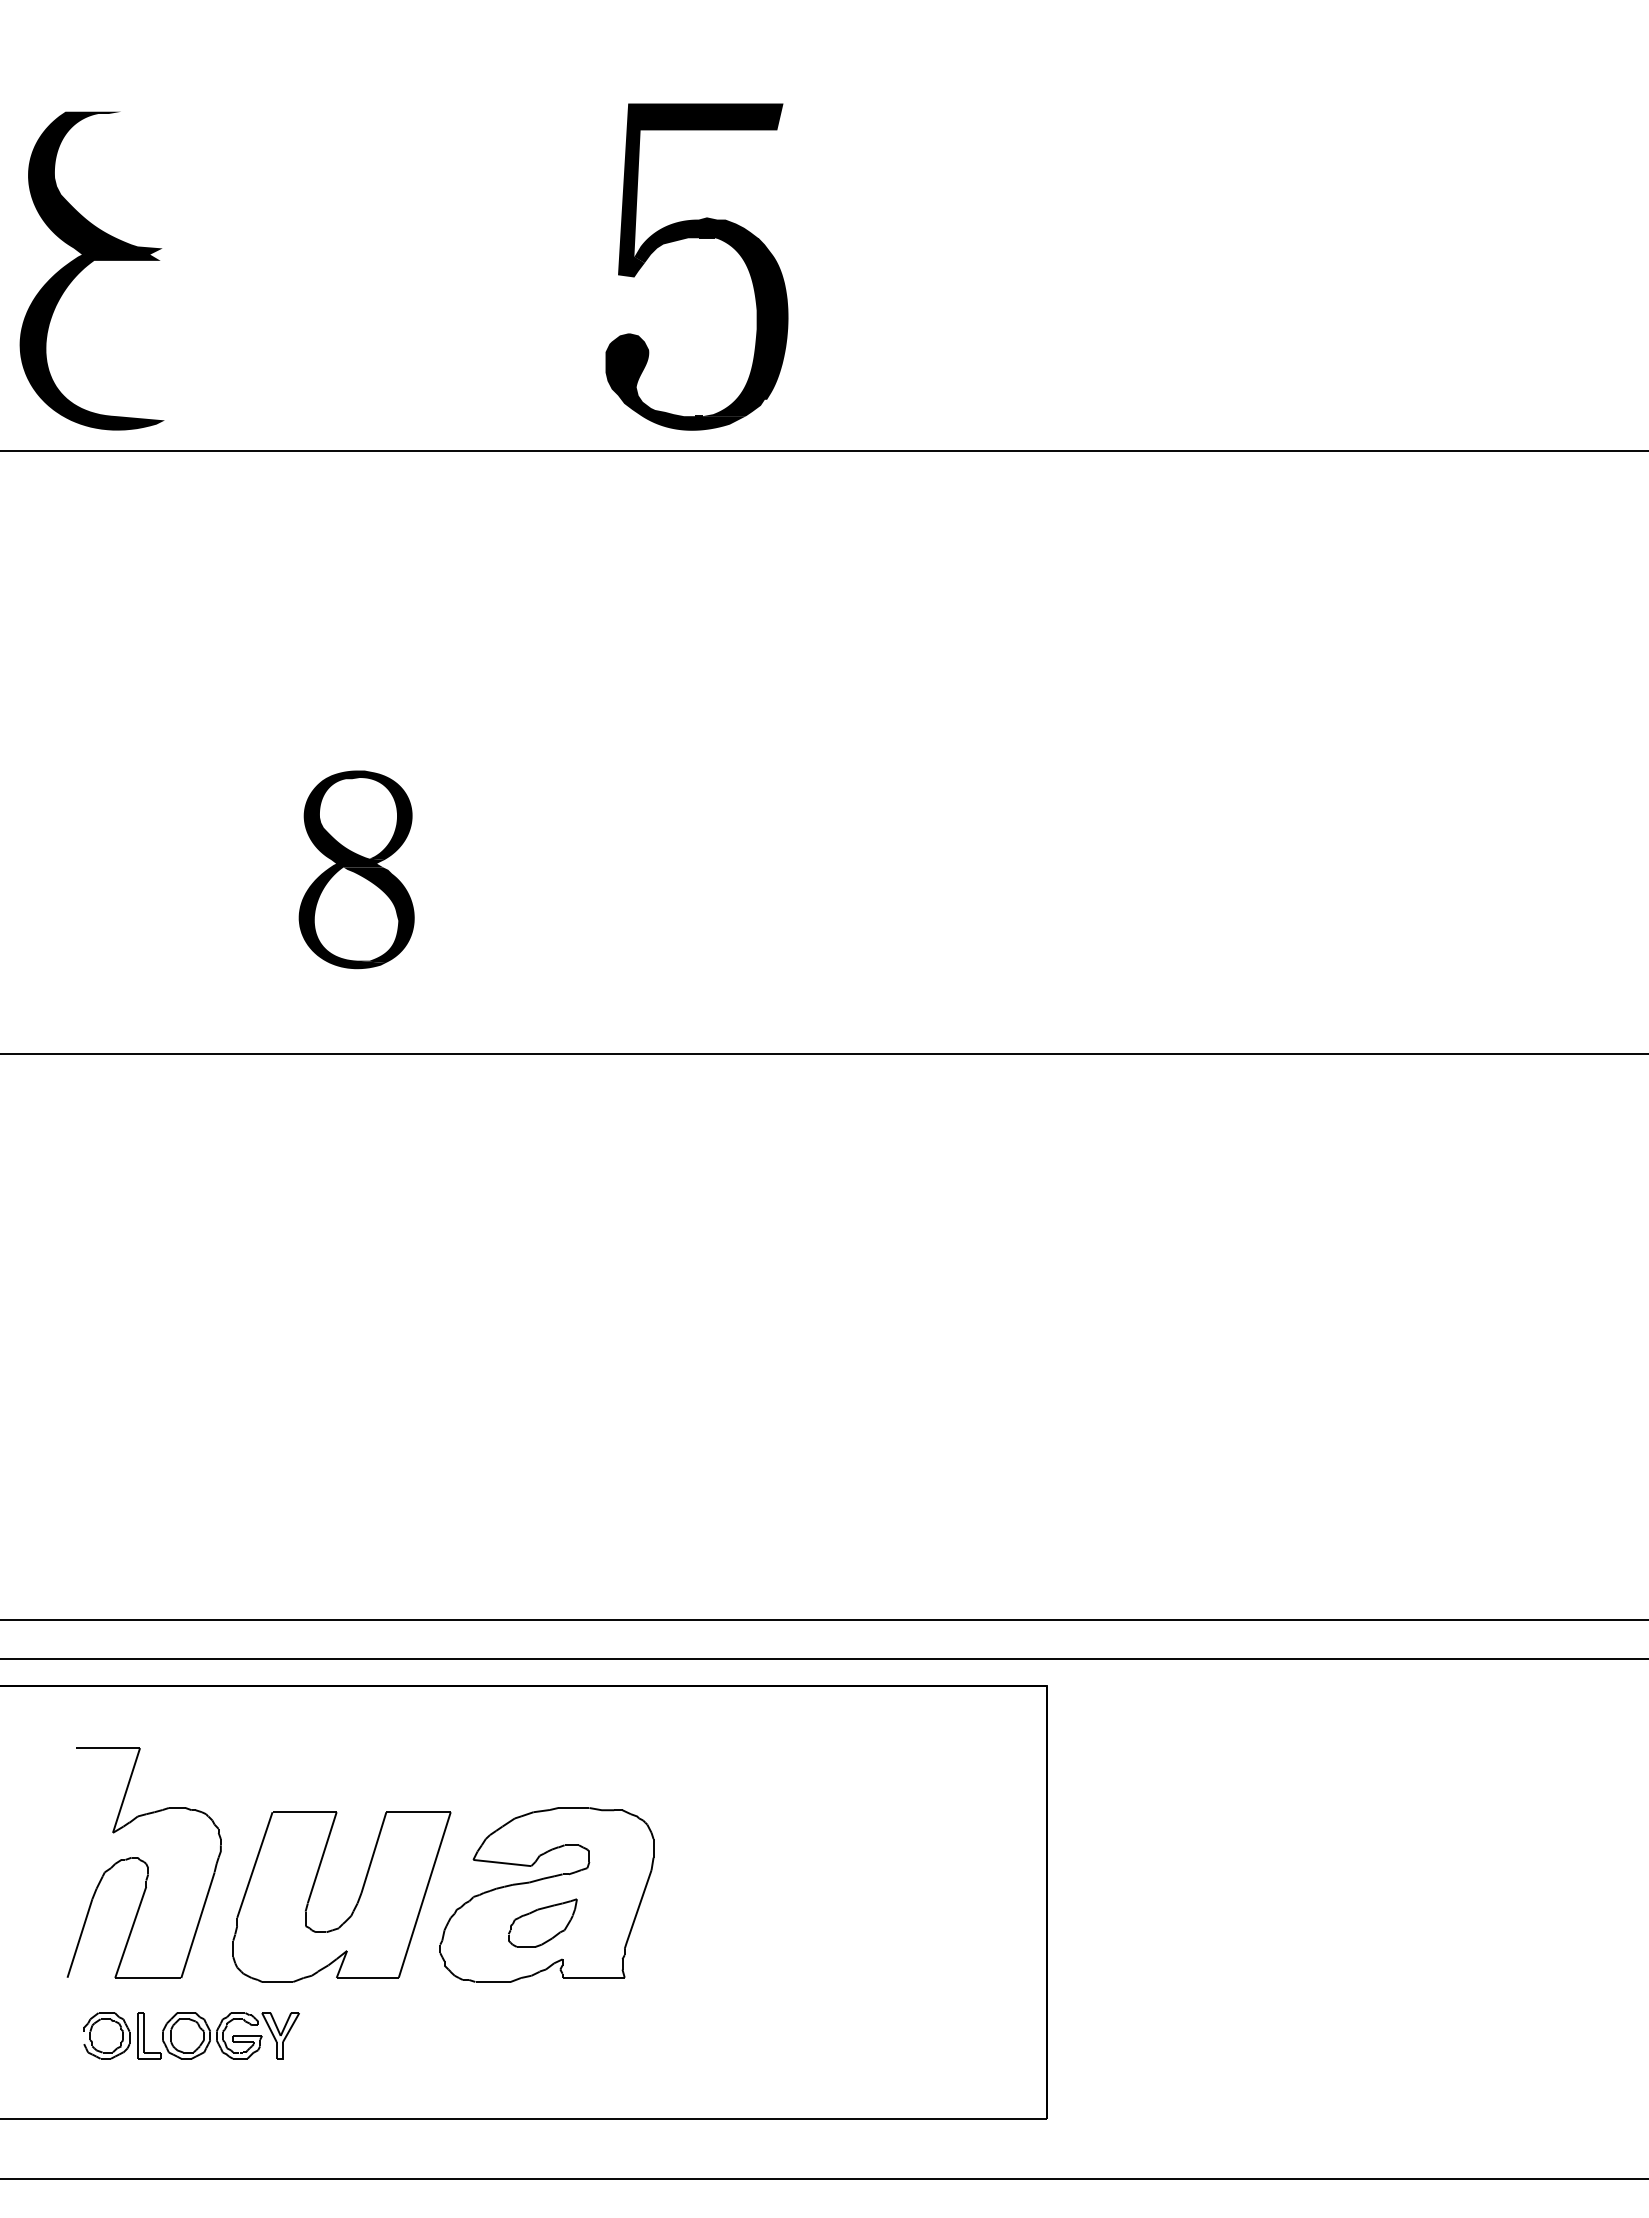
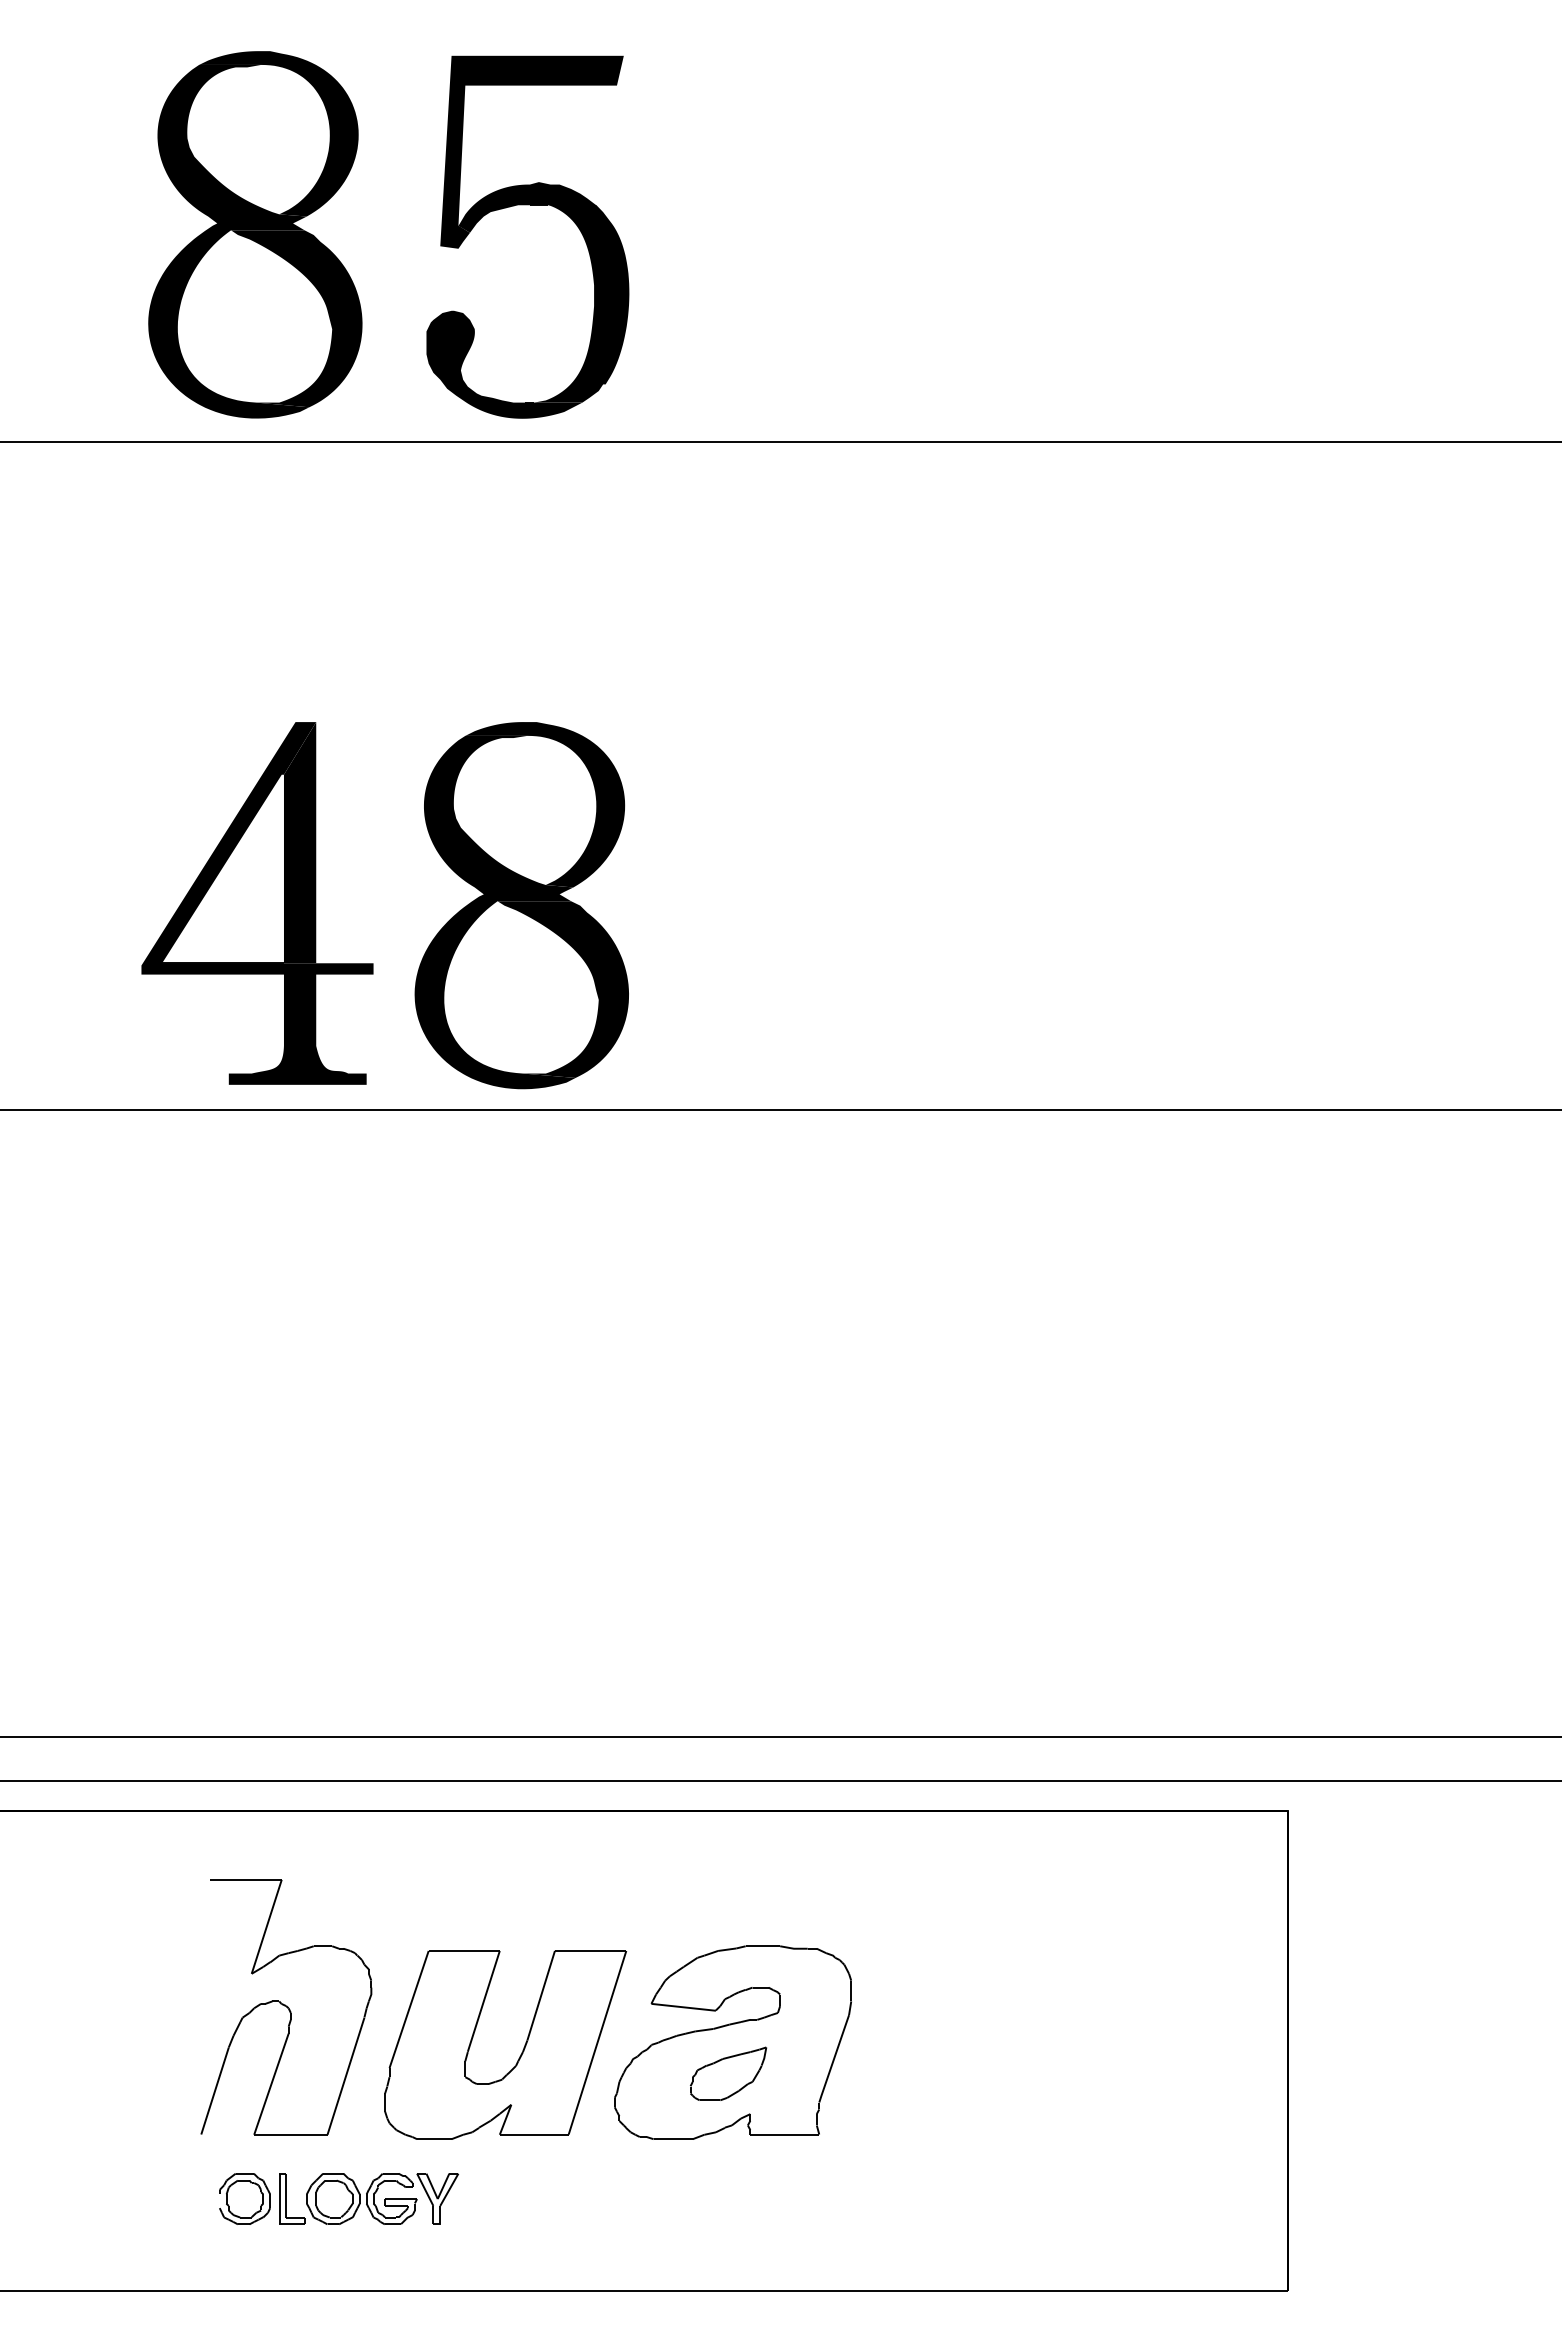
fill: (137, 173) -> (278, 133), added
part: (696, 238) -> (527, 205), moved
fill: (153, 340) -> (296, 318), added
part: (117, 867) -> (256, 903), added
part: (356, 869) -> (521, 905), size x1.67

